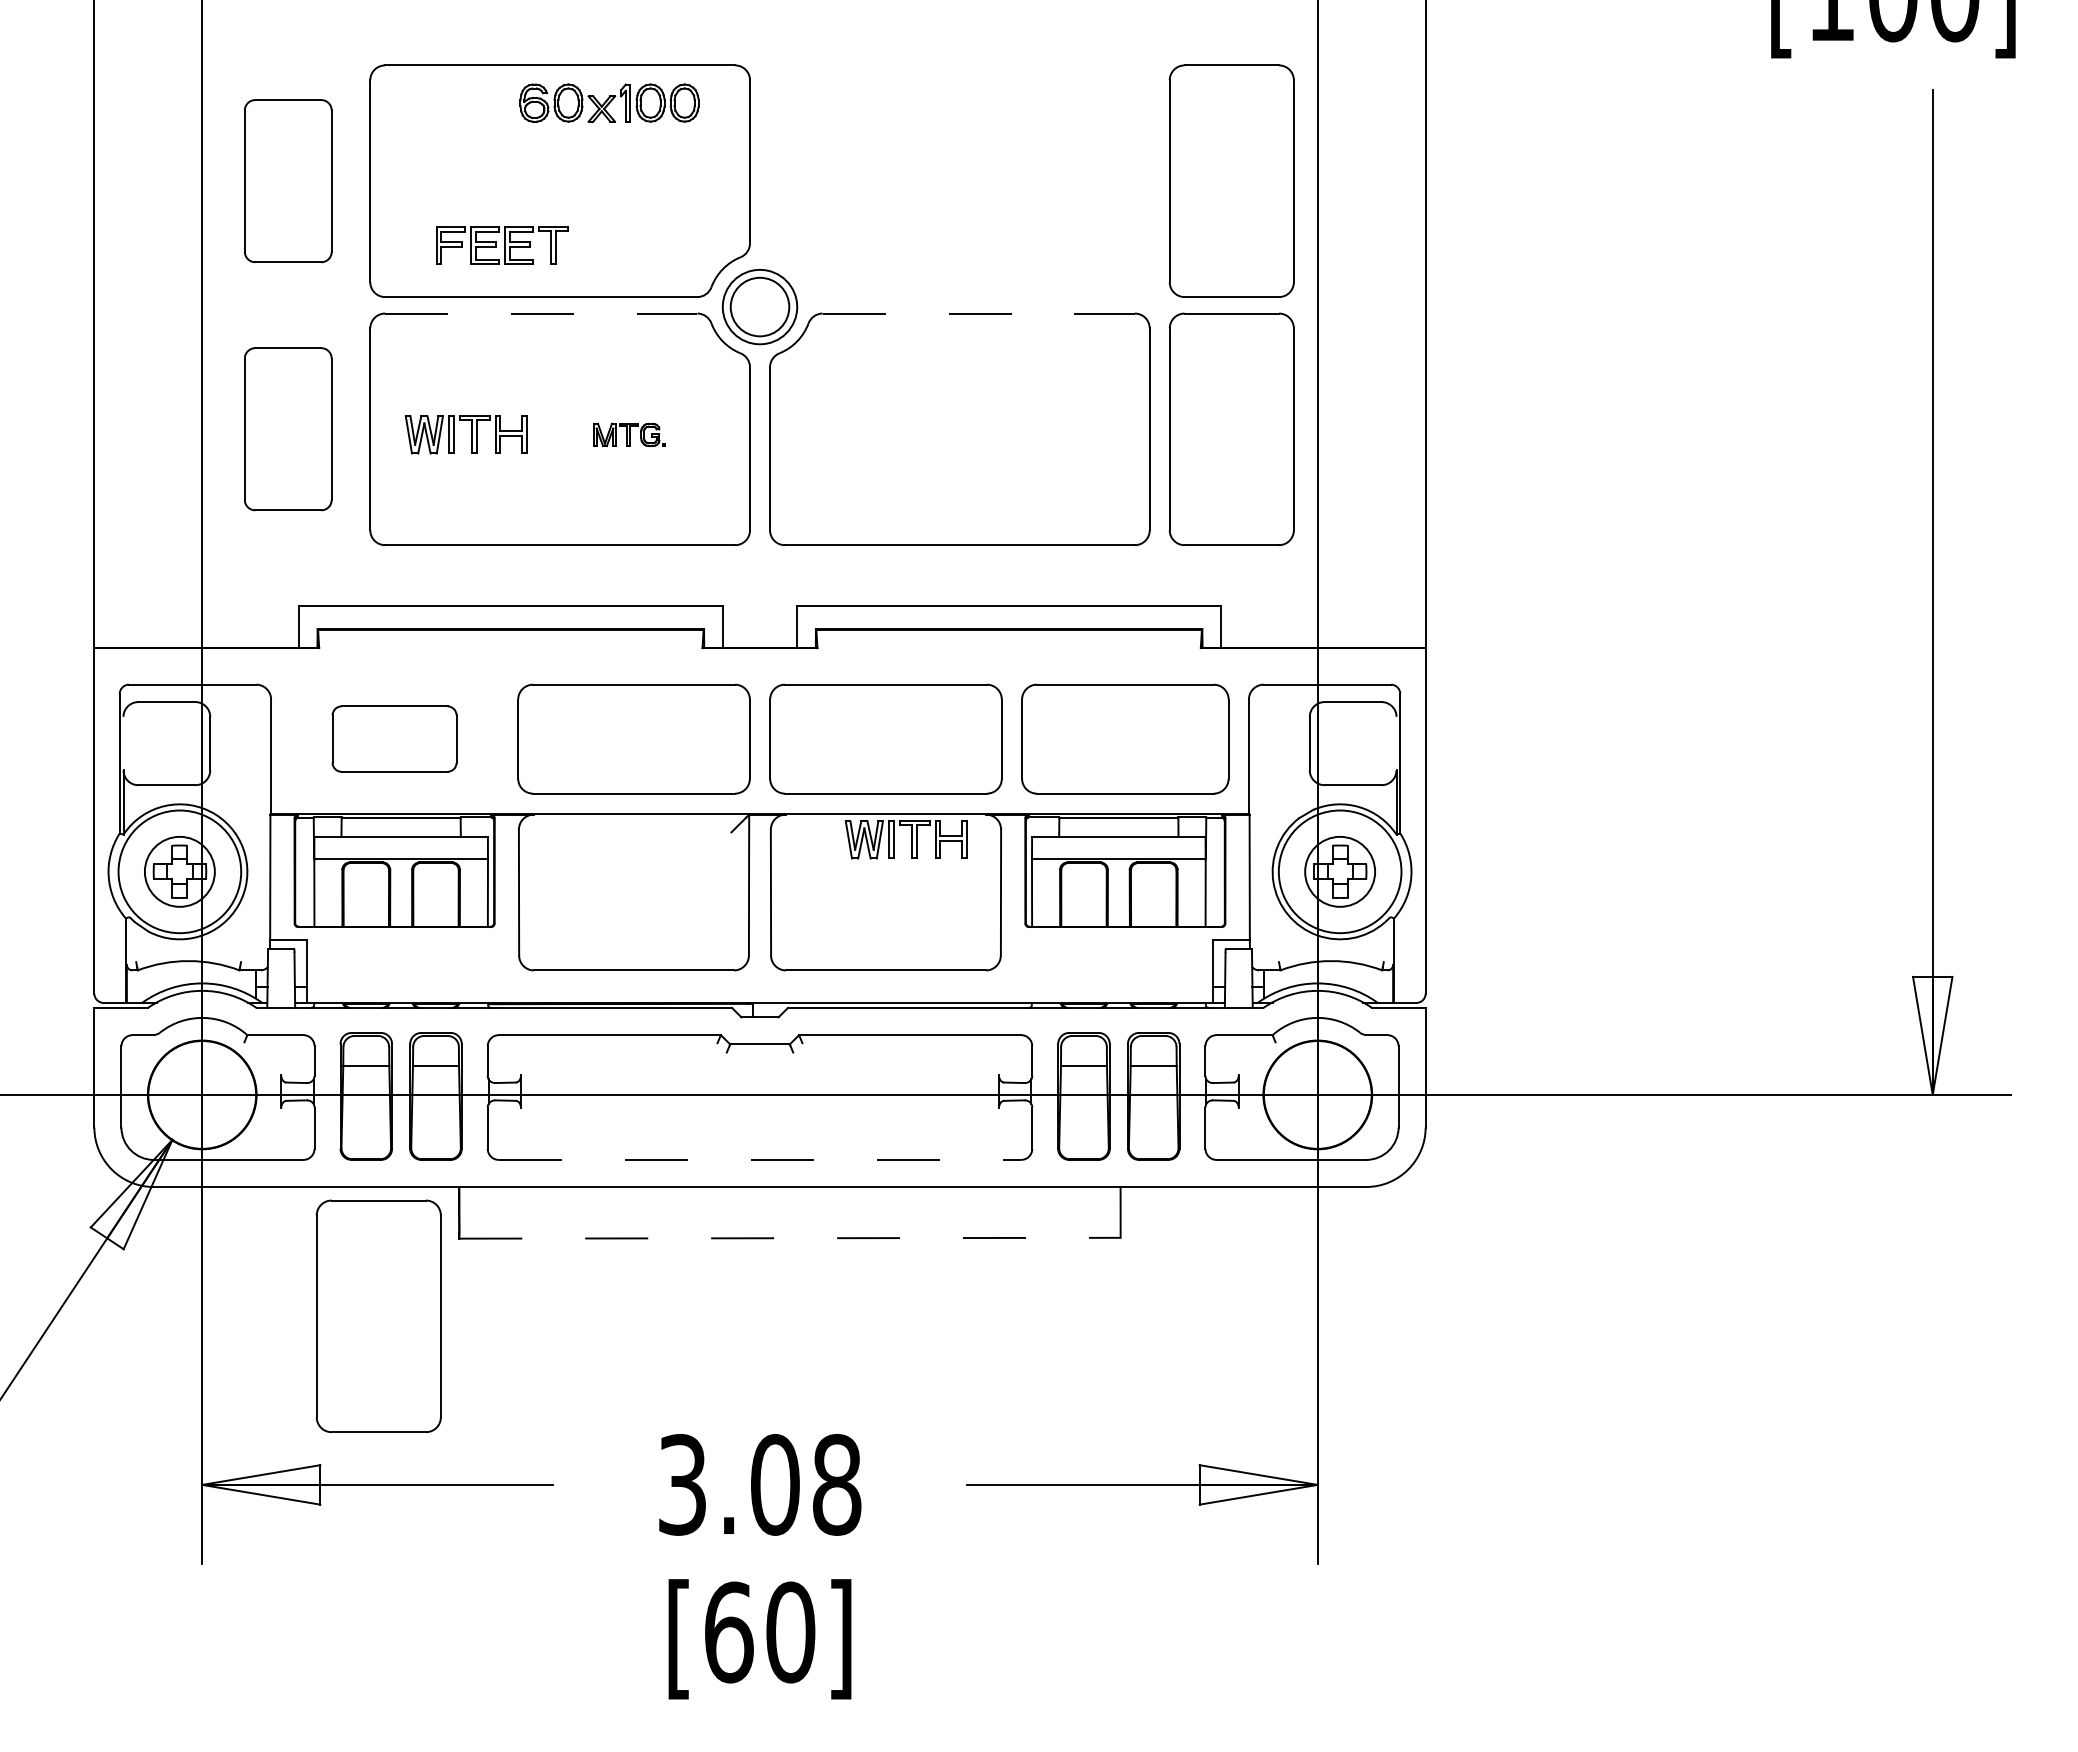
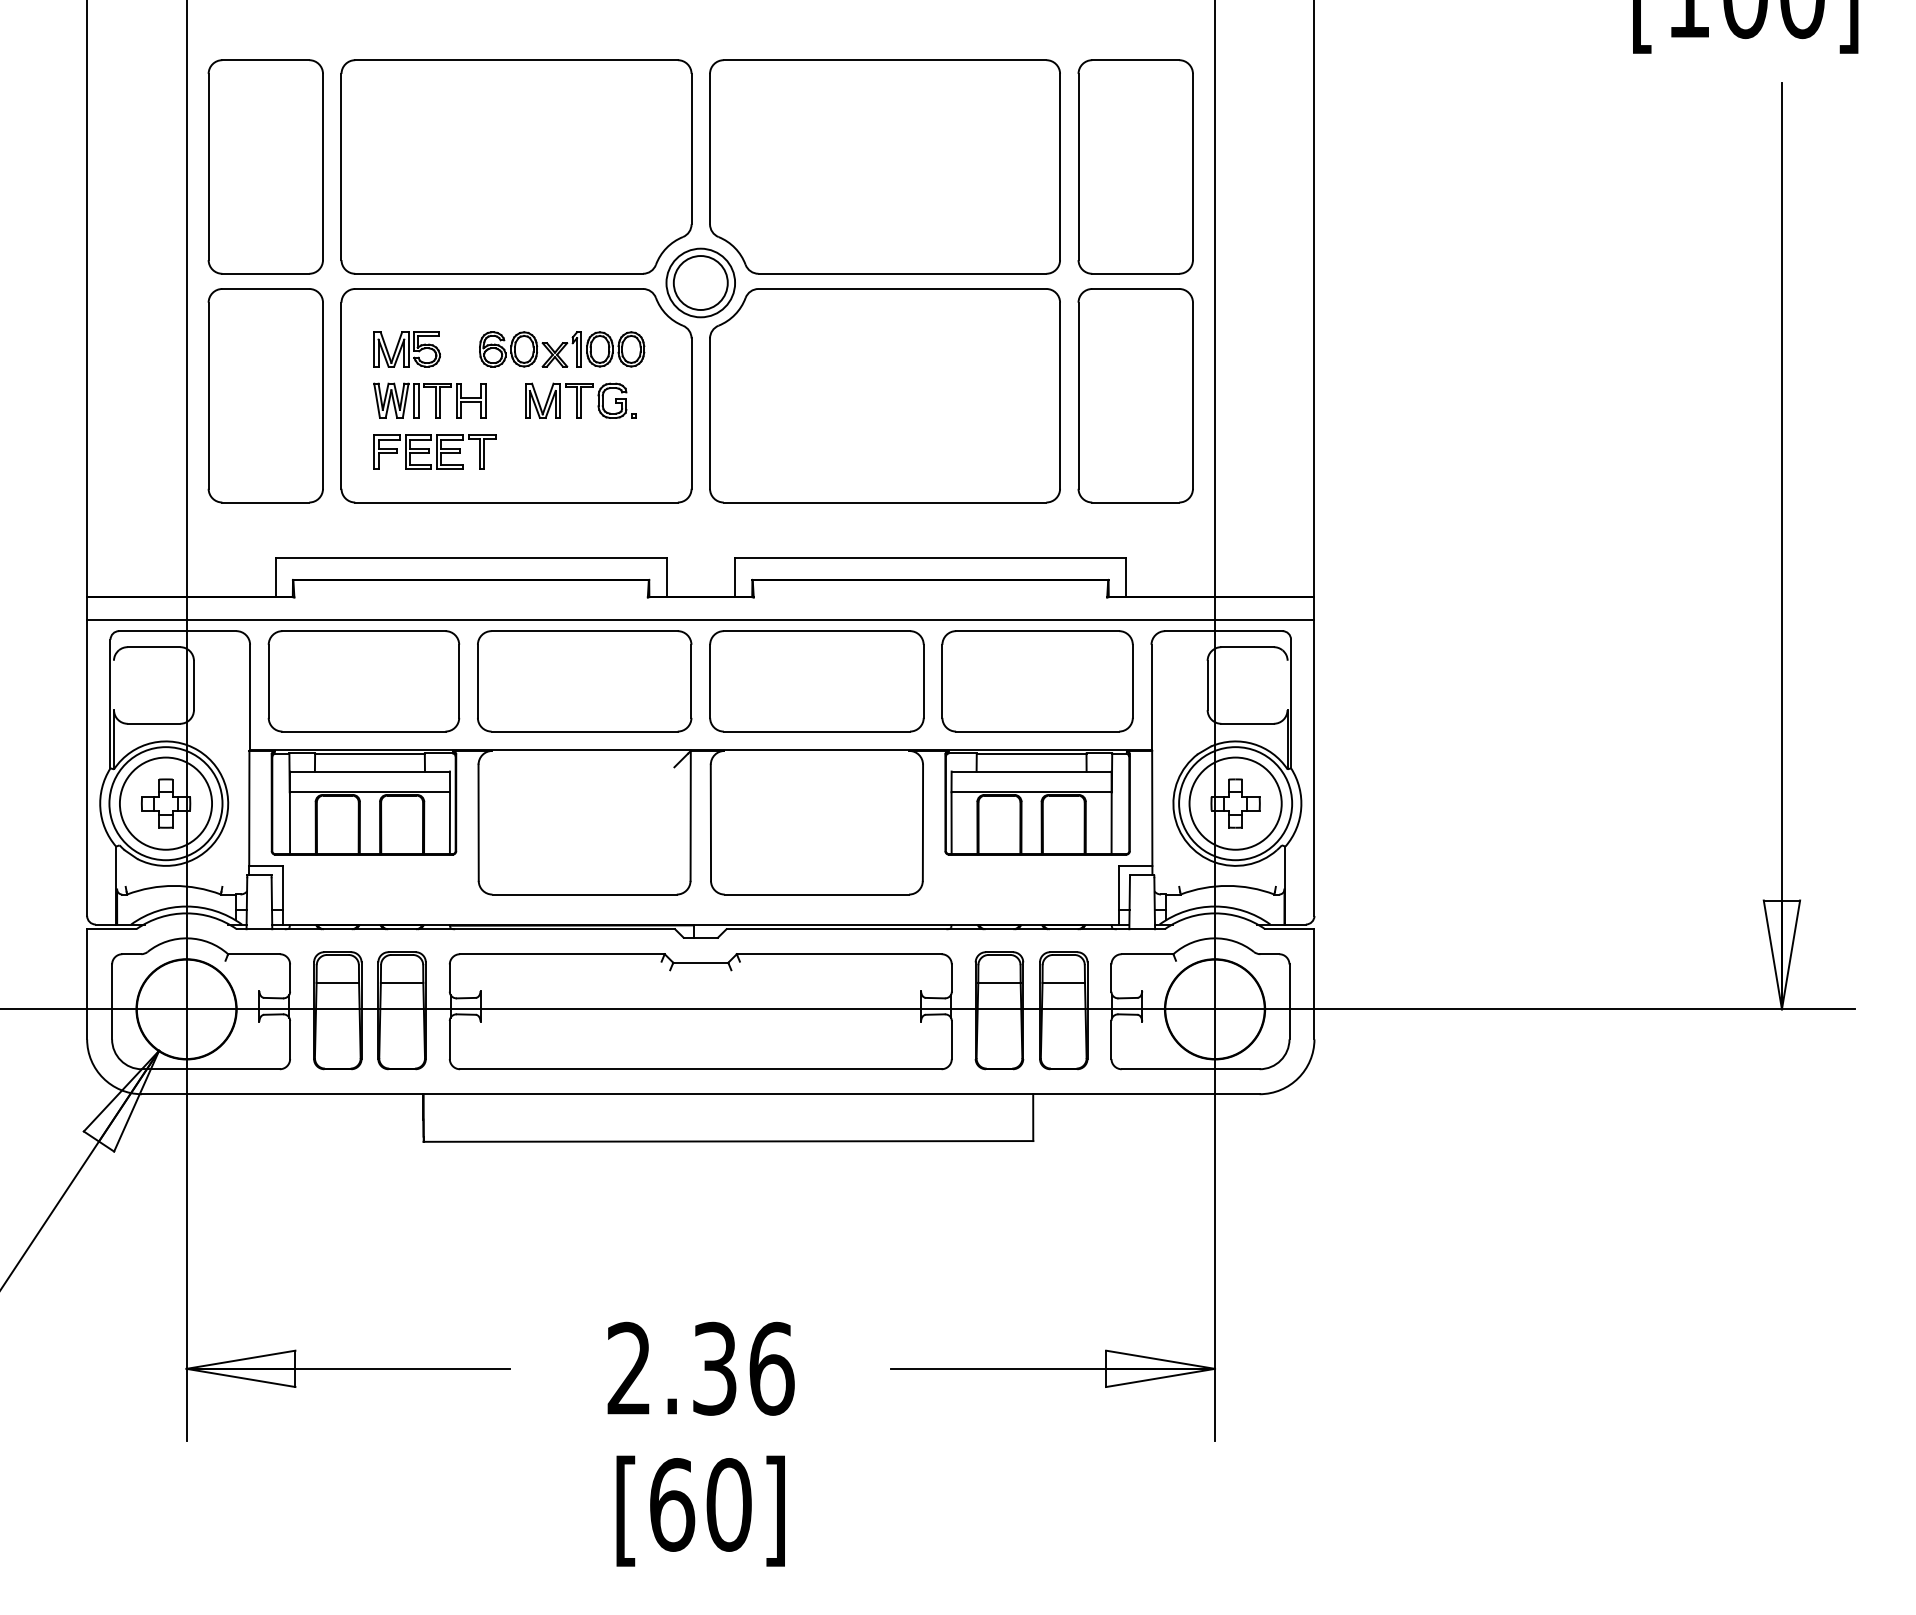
part: (609, 102) -> (562, 348), moved
part: (288, 180) -> (266, 166), size x1.43
part: (959, 180) -> (884, 166), added
part: (502, 245) -> (434, 452), moved
line: (541, 313) -> (499, 288), dashed -> solid
line: (979, 313) -> (903, 288), dashed -> solid
part: (441, 378) -> (407, 348), added
part: (288, 428) -> (266, 394), size x1.43
part: (629, 434) -> (580, 400), size x1.67
line: (759, 672) -> (700, 619), added
part: (394, 738) -> (363, 680), size x1.67
part: (905, 839) -> (834, 773), removed
circle: (179, 871) -> (165, 803), size x1.43
circle: (1340, 871) -> (1235, 803), size x1.43
line: (760, 1159) -> (701, 1068), dashed -> solid
line: (789, 1238) -> (727, 1141), dashed -> solid
part: (378, 1315) -> (349, 1212), removed
text: (760, 1484) -> (701, 1368), 3.08 -> 2.36

